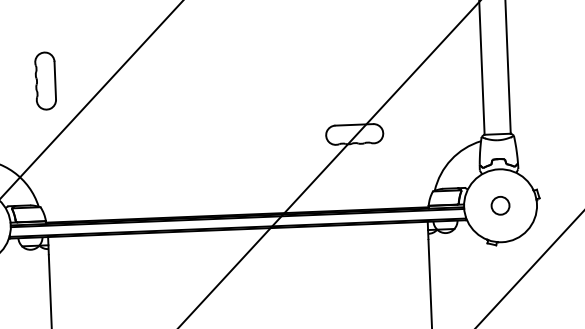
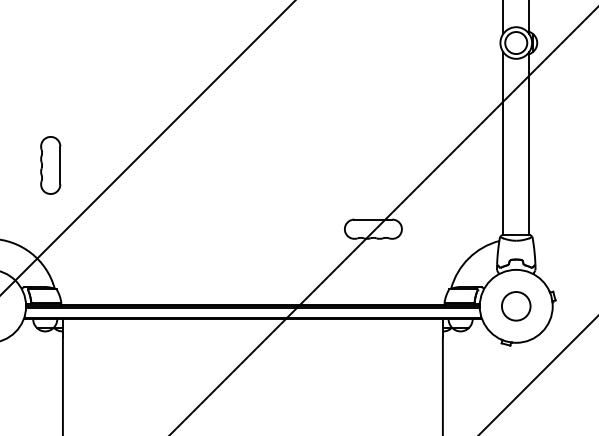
part: (45, 81) -> (50, 165), moved
circle: (500, 205) -> (516, 306), size x1.6

